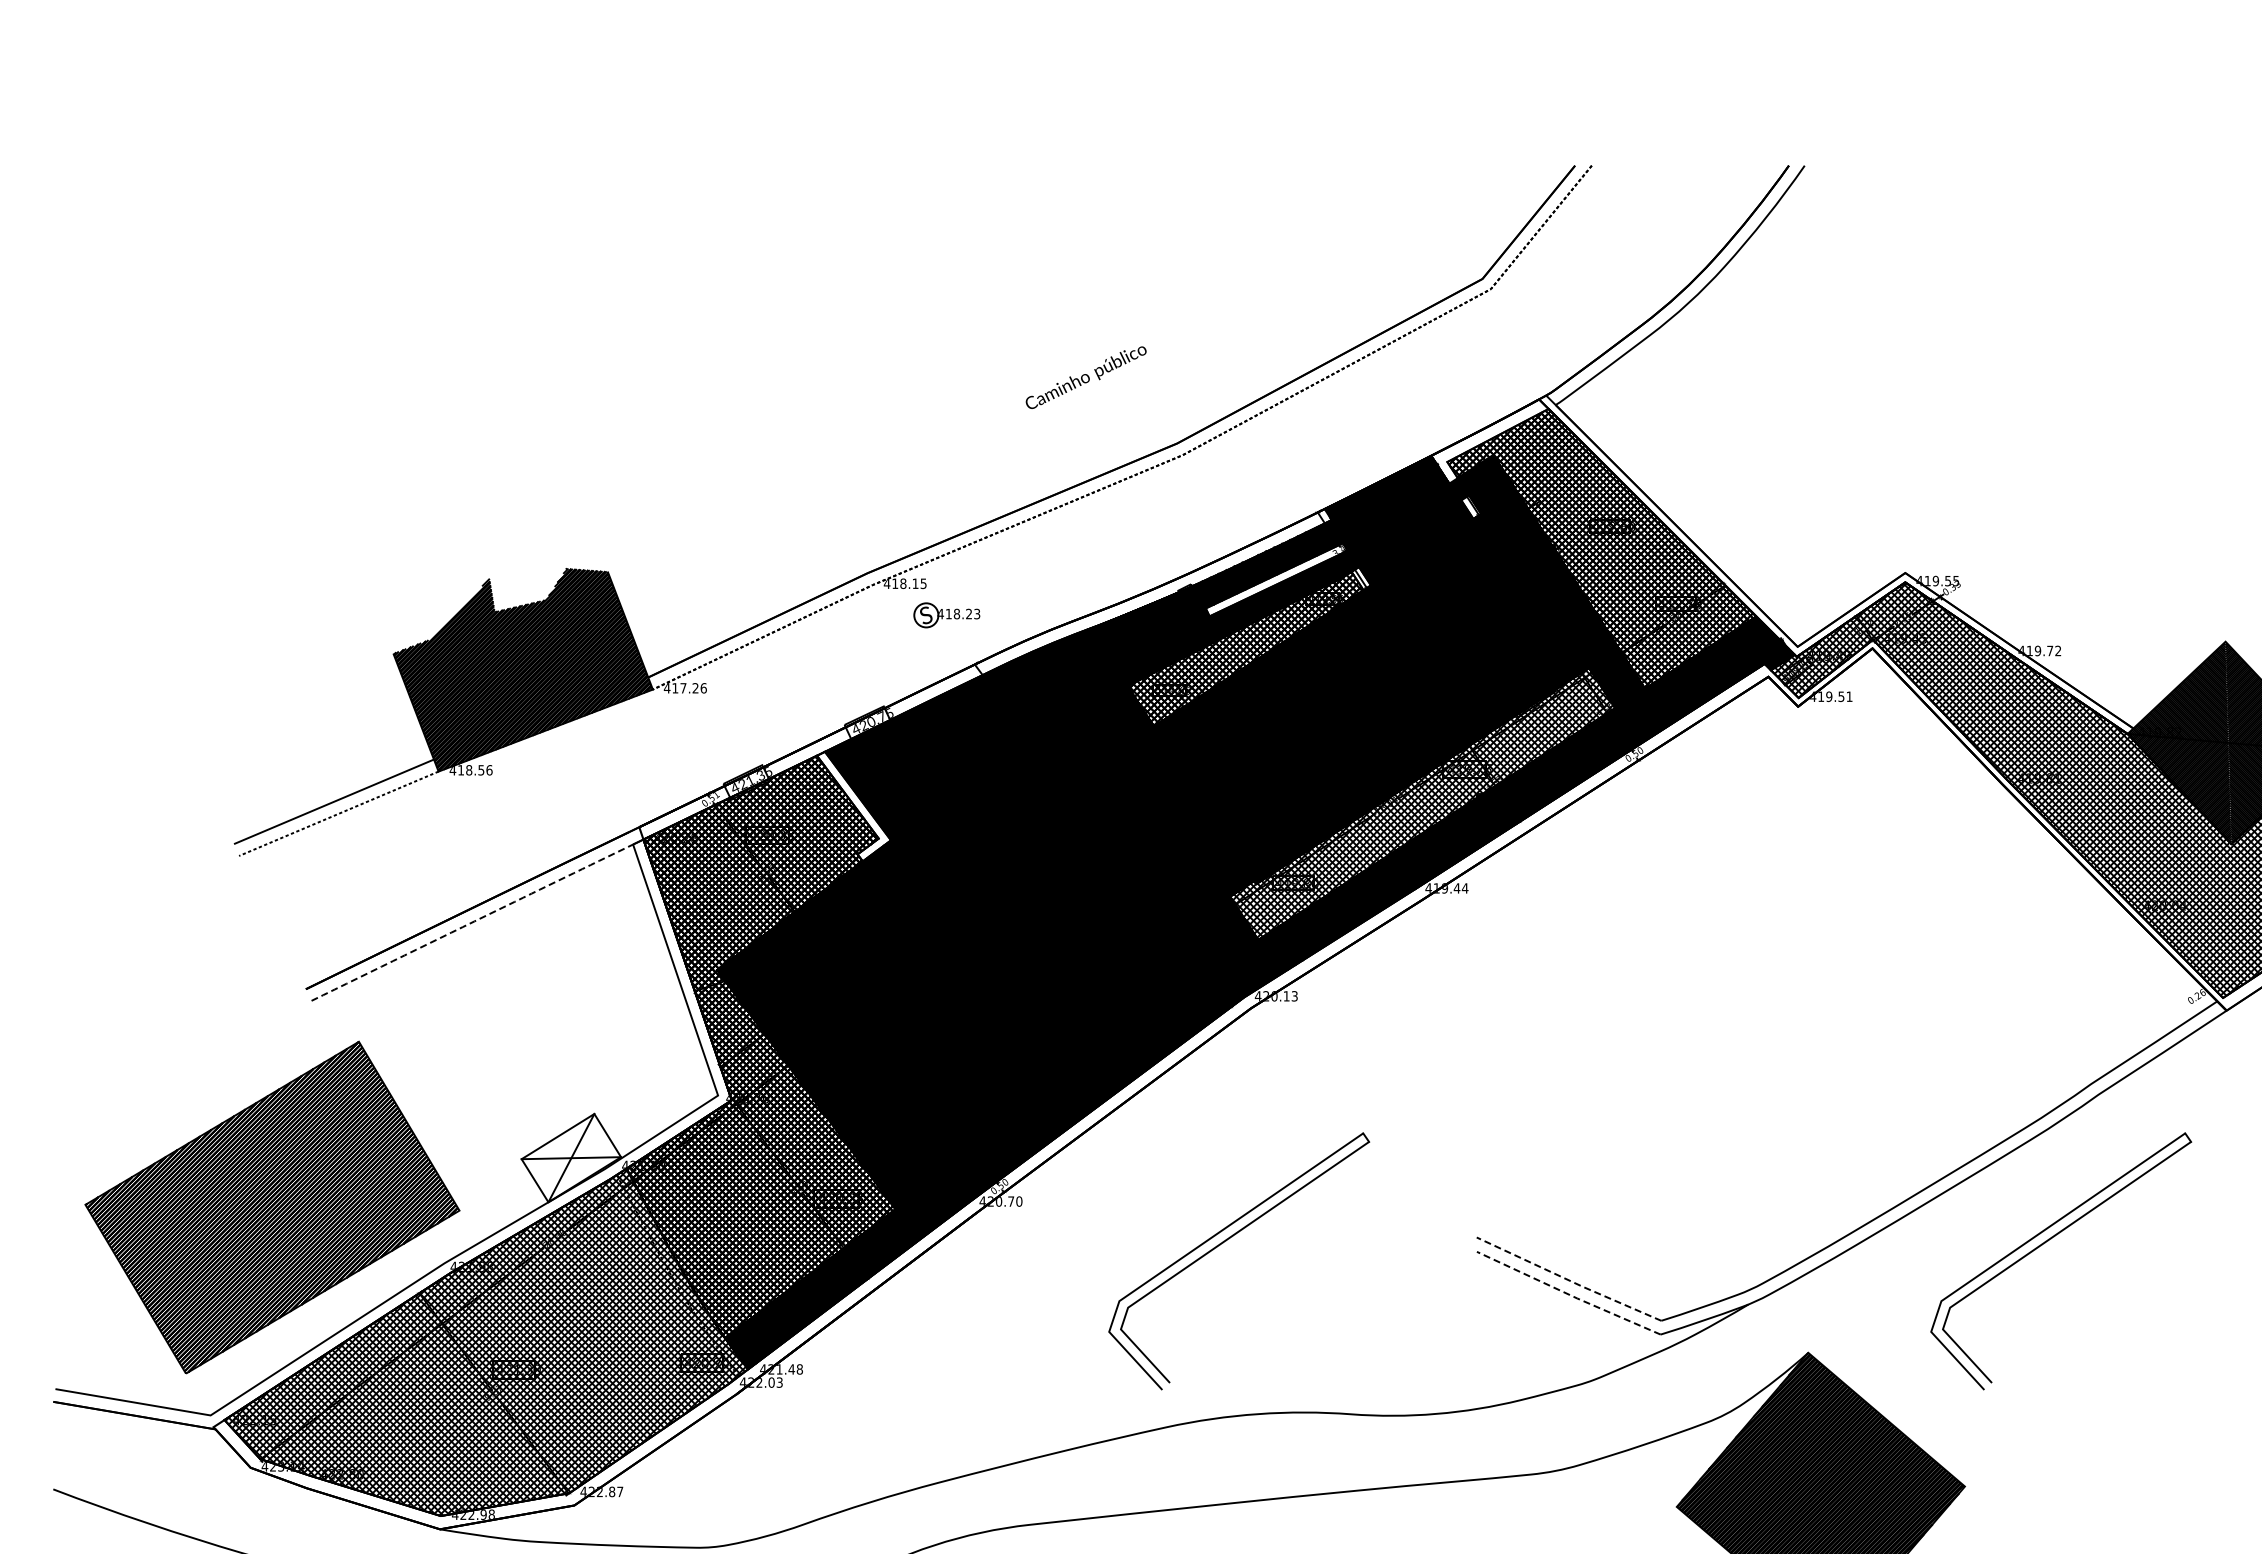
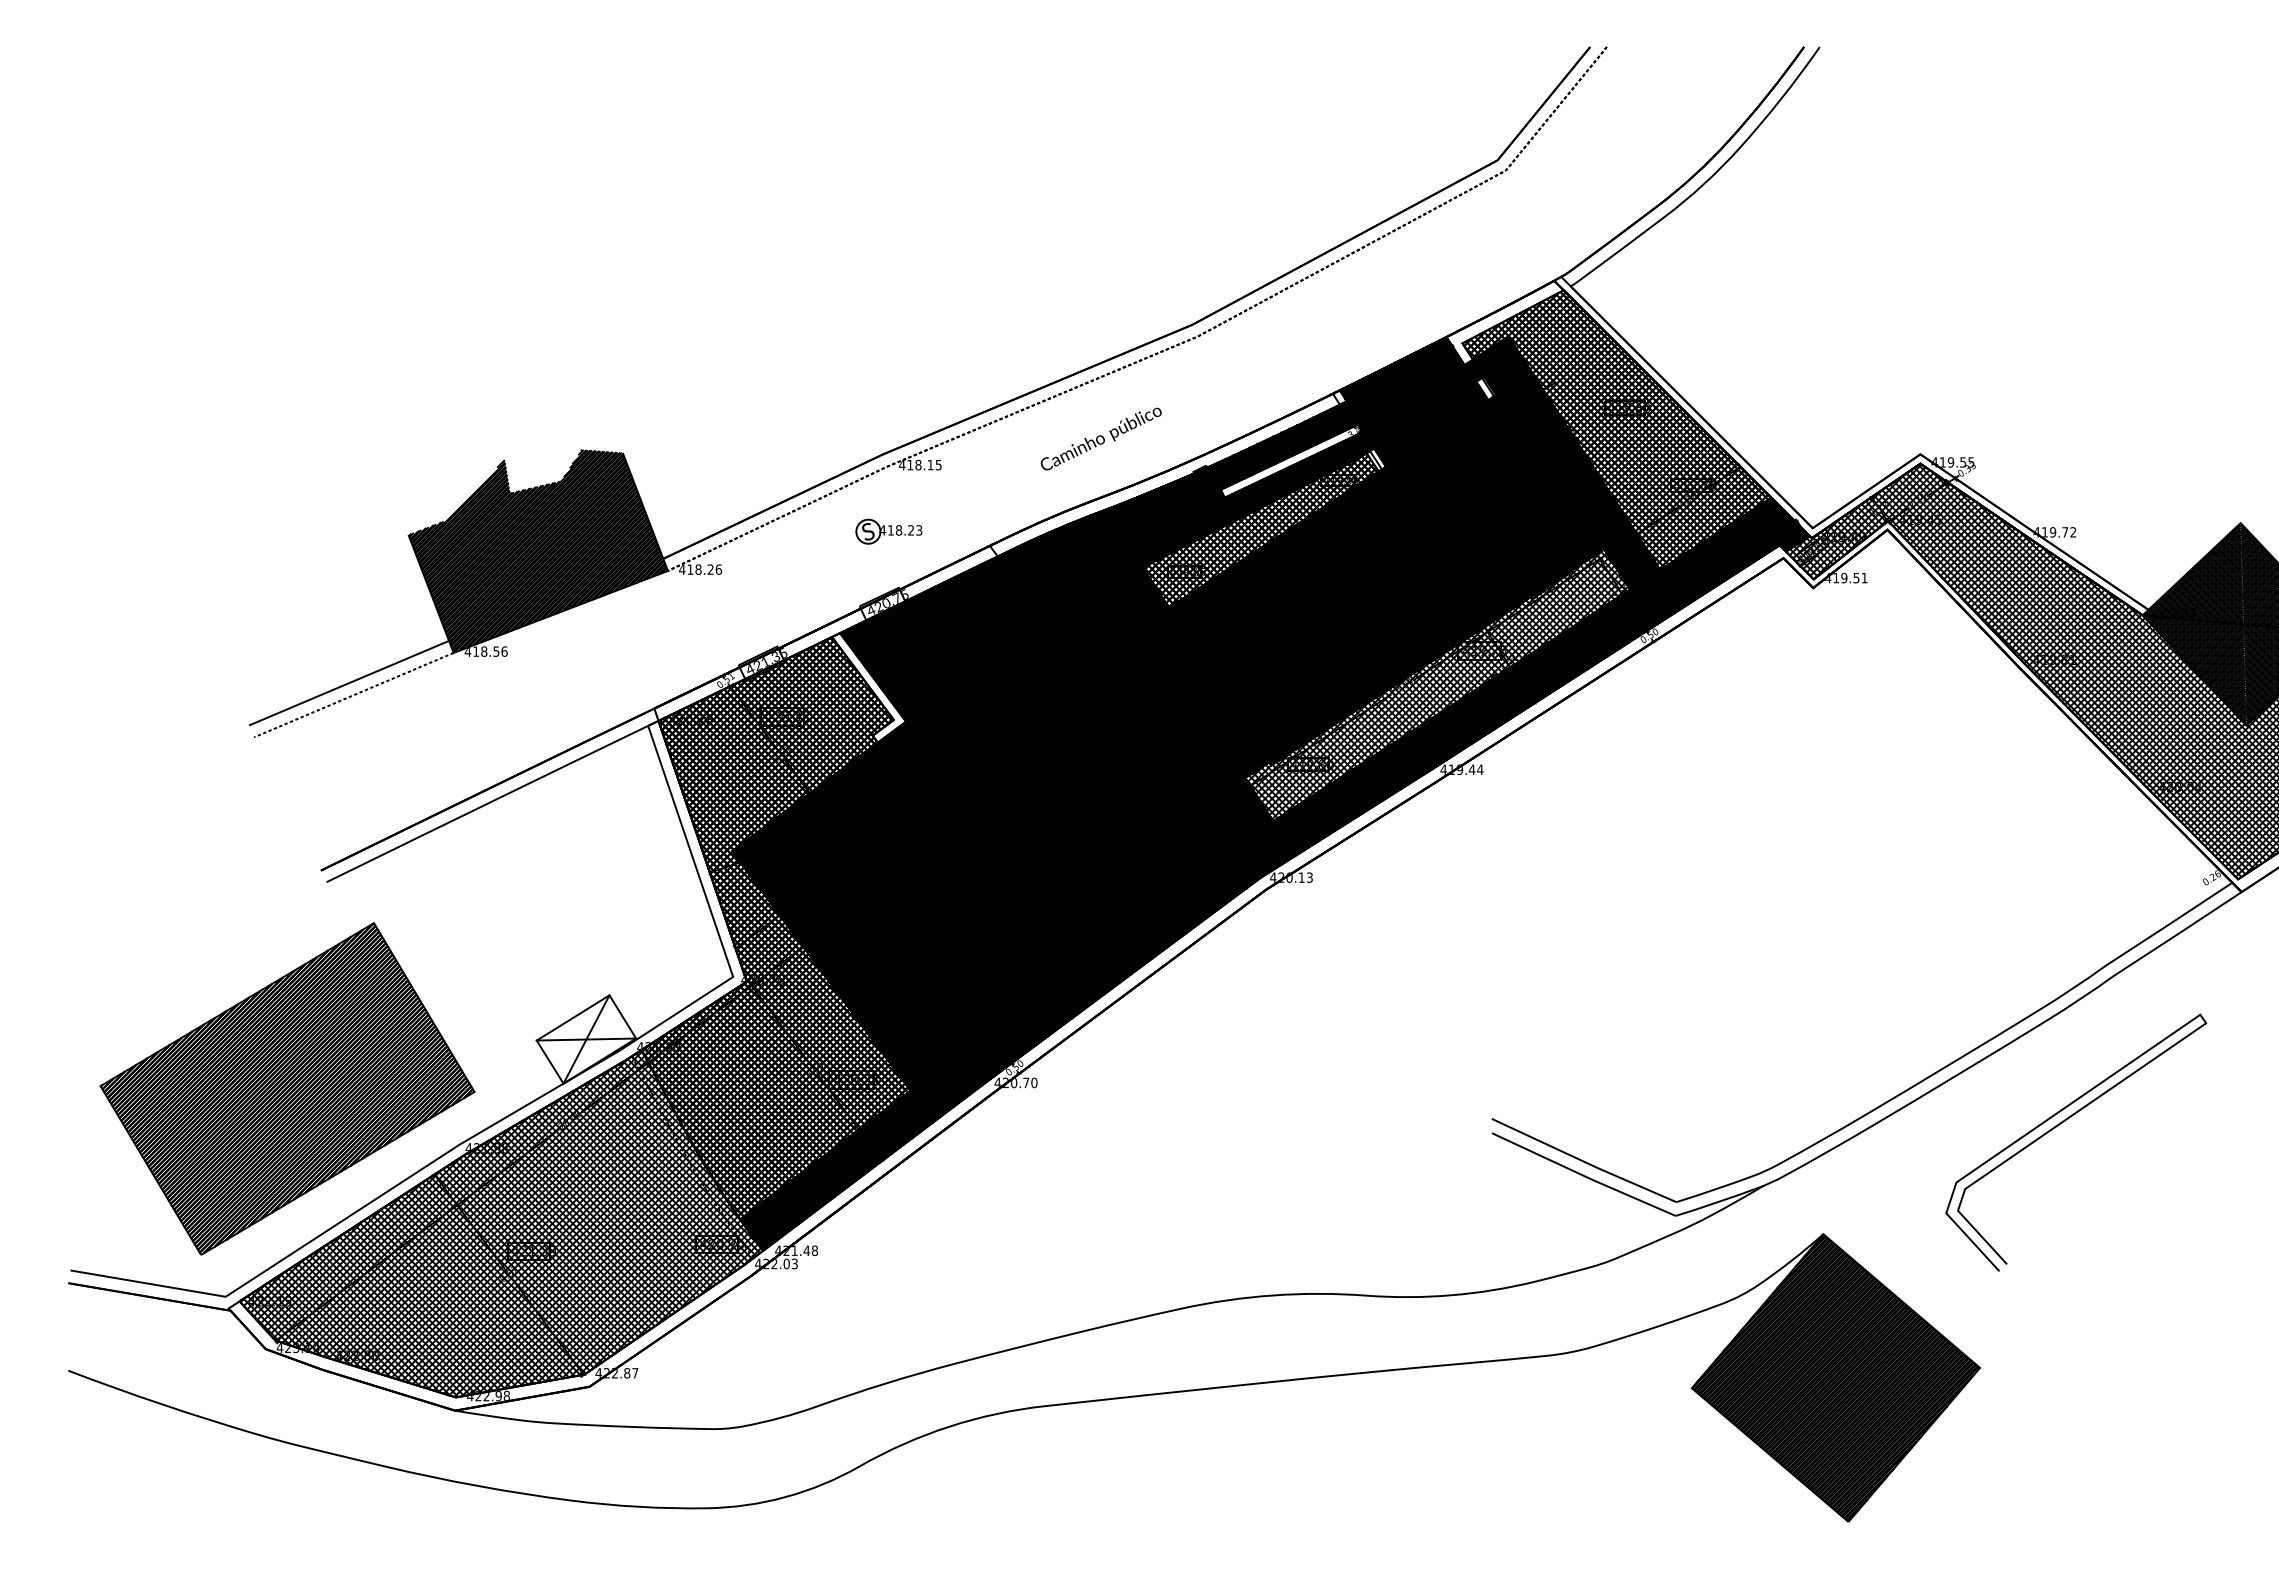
text: (1085, 377) -> (1100, 438), moved
part: (946, 615) -> (888, 531), moved
text: (683, 688) -> (698, 569), 417.26 -> 418.26
line: (473, 922) -> (488, 803), dashed -> solid
part: (1225, 1242) -> (1240, 1123), removed
line: (1568, 1280) -> (1583, 1161), dashed -> solid
line: (1568, 1294) -> (1583, 1175), dashed -> solid

